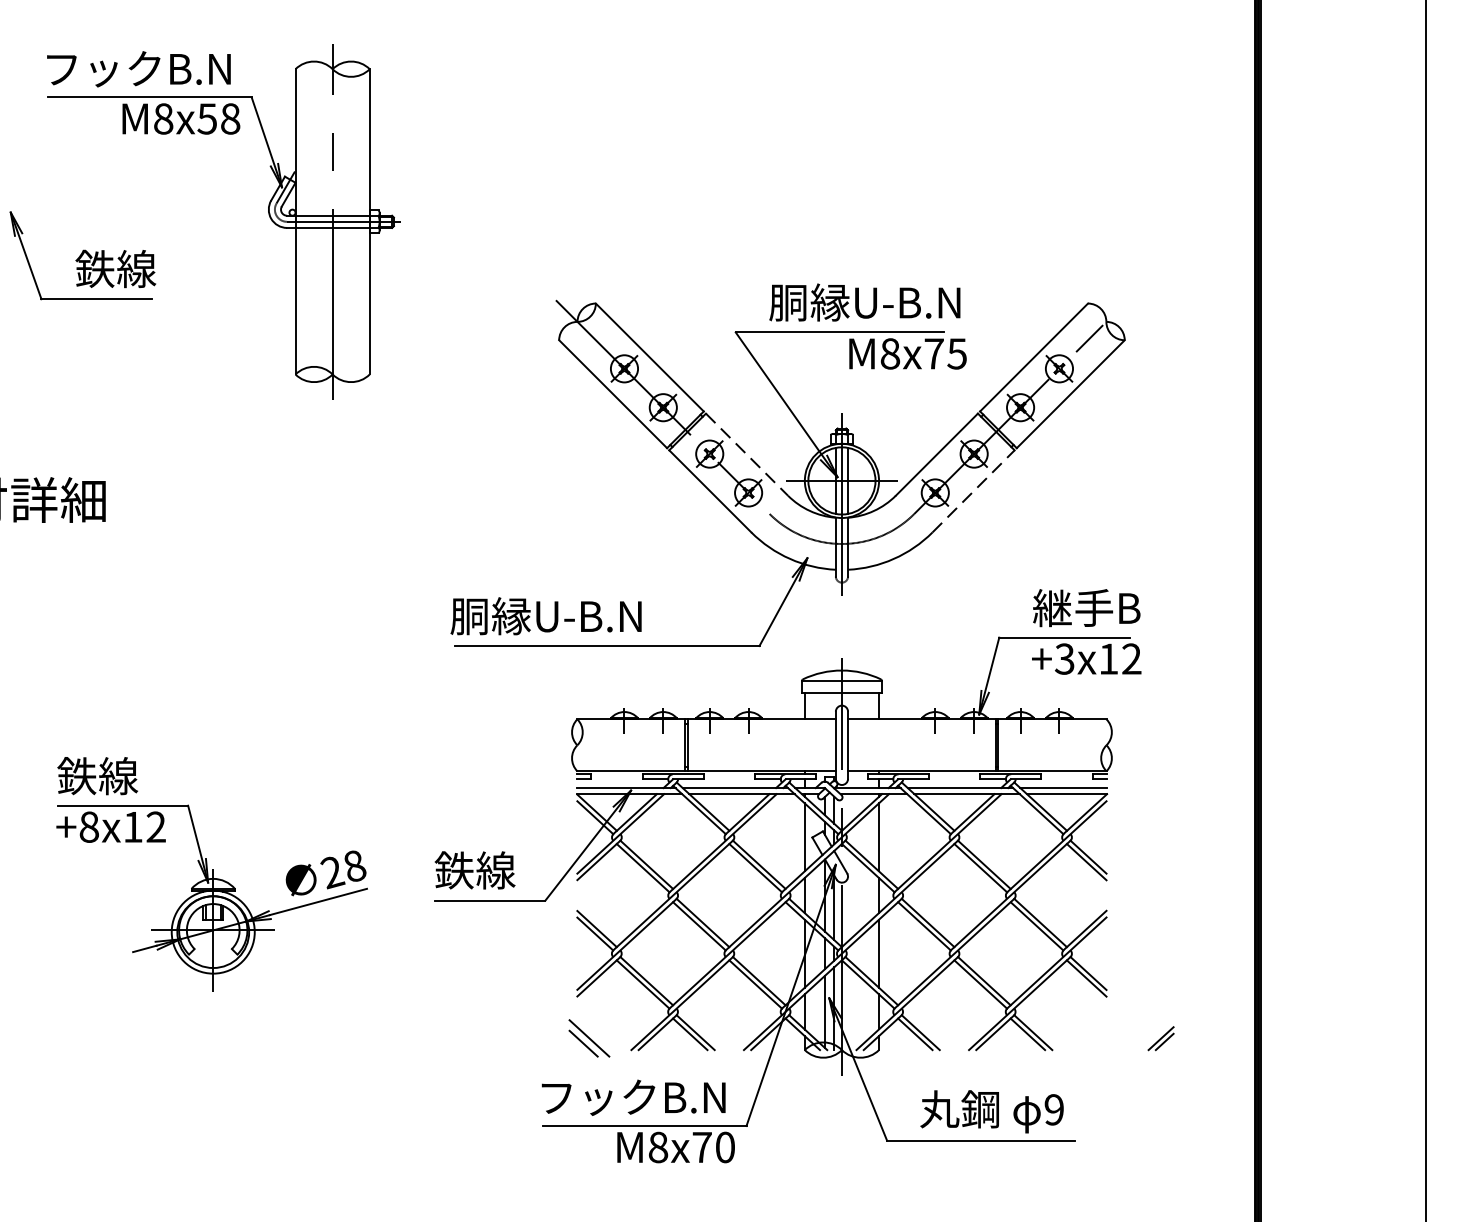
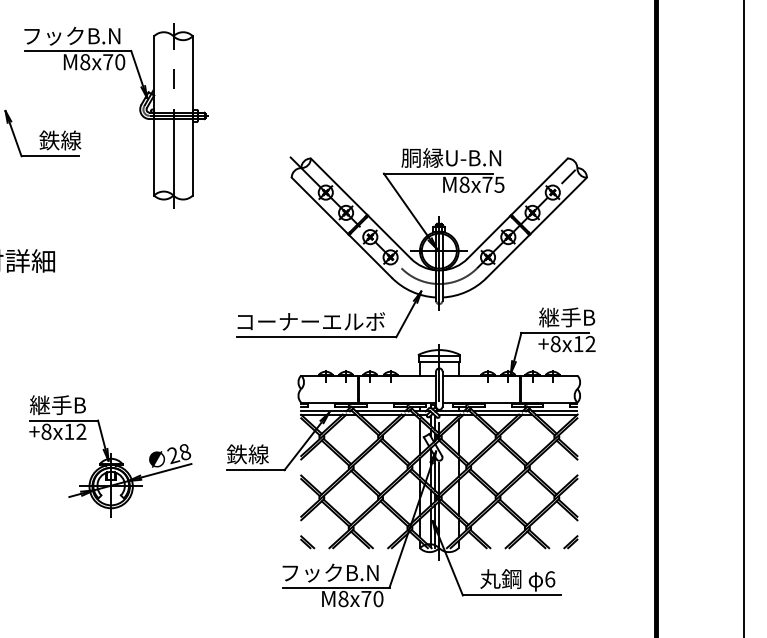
text: (219, 119) -> (114, 62), M8x58 -> M8x70
line: (748, 454) -> (390, 237), dashed -> solid
line: (974, 491) -> (508, 256), dashed -> solid
text: (595, 615) -> (310, 321), 胴縁U-B.N -> コーナーエルボ
text: (1064, 659) -> (555, 344), +3x12 -> +8x12
text: (110, 776) -> (57, 405), 鉄線 -> 継手B
part: (589, 1039) -> (307, 542), size x0.62
part: (1160, 1039) -> (570, 542), moved
text: (1054, 1110) -> (550, 579), 9 -> 6

